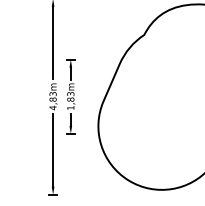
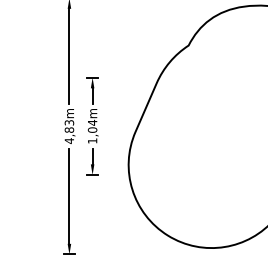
text: (70, 96) -> (92, 125), 1,83m -> 1,04m

